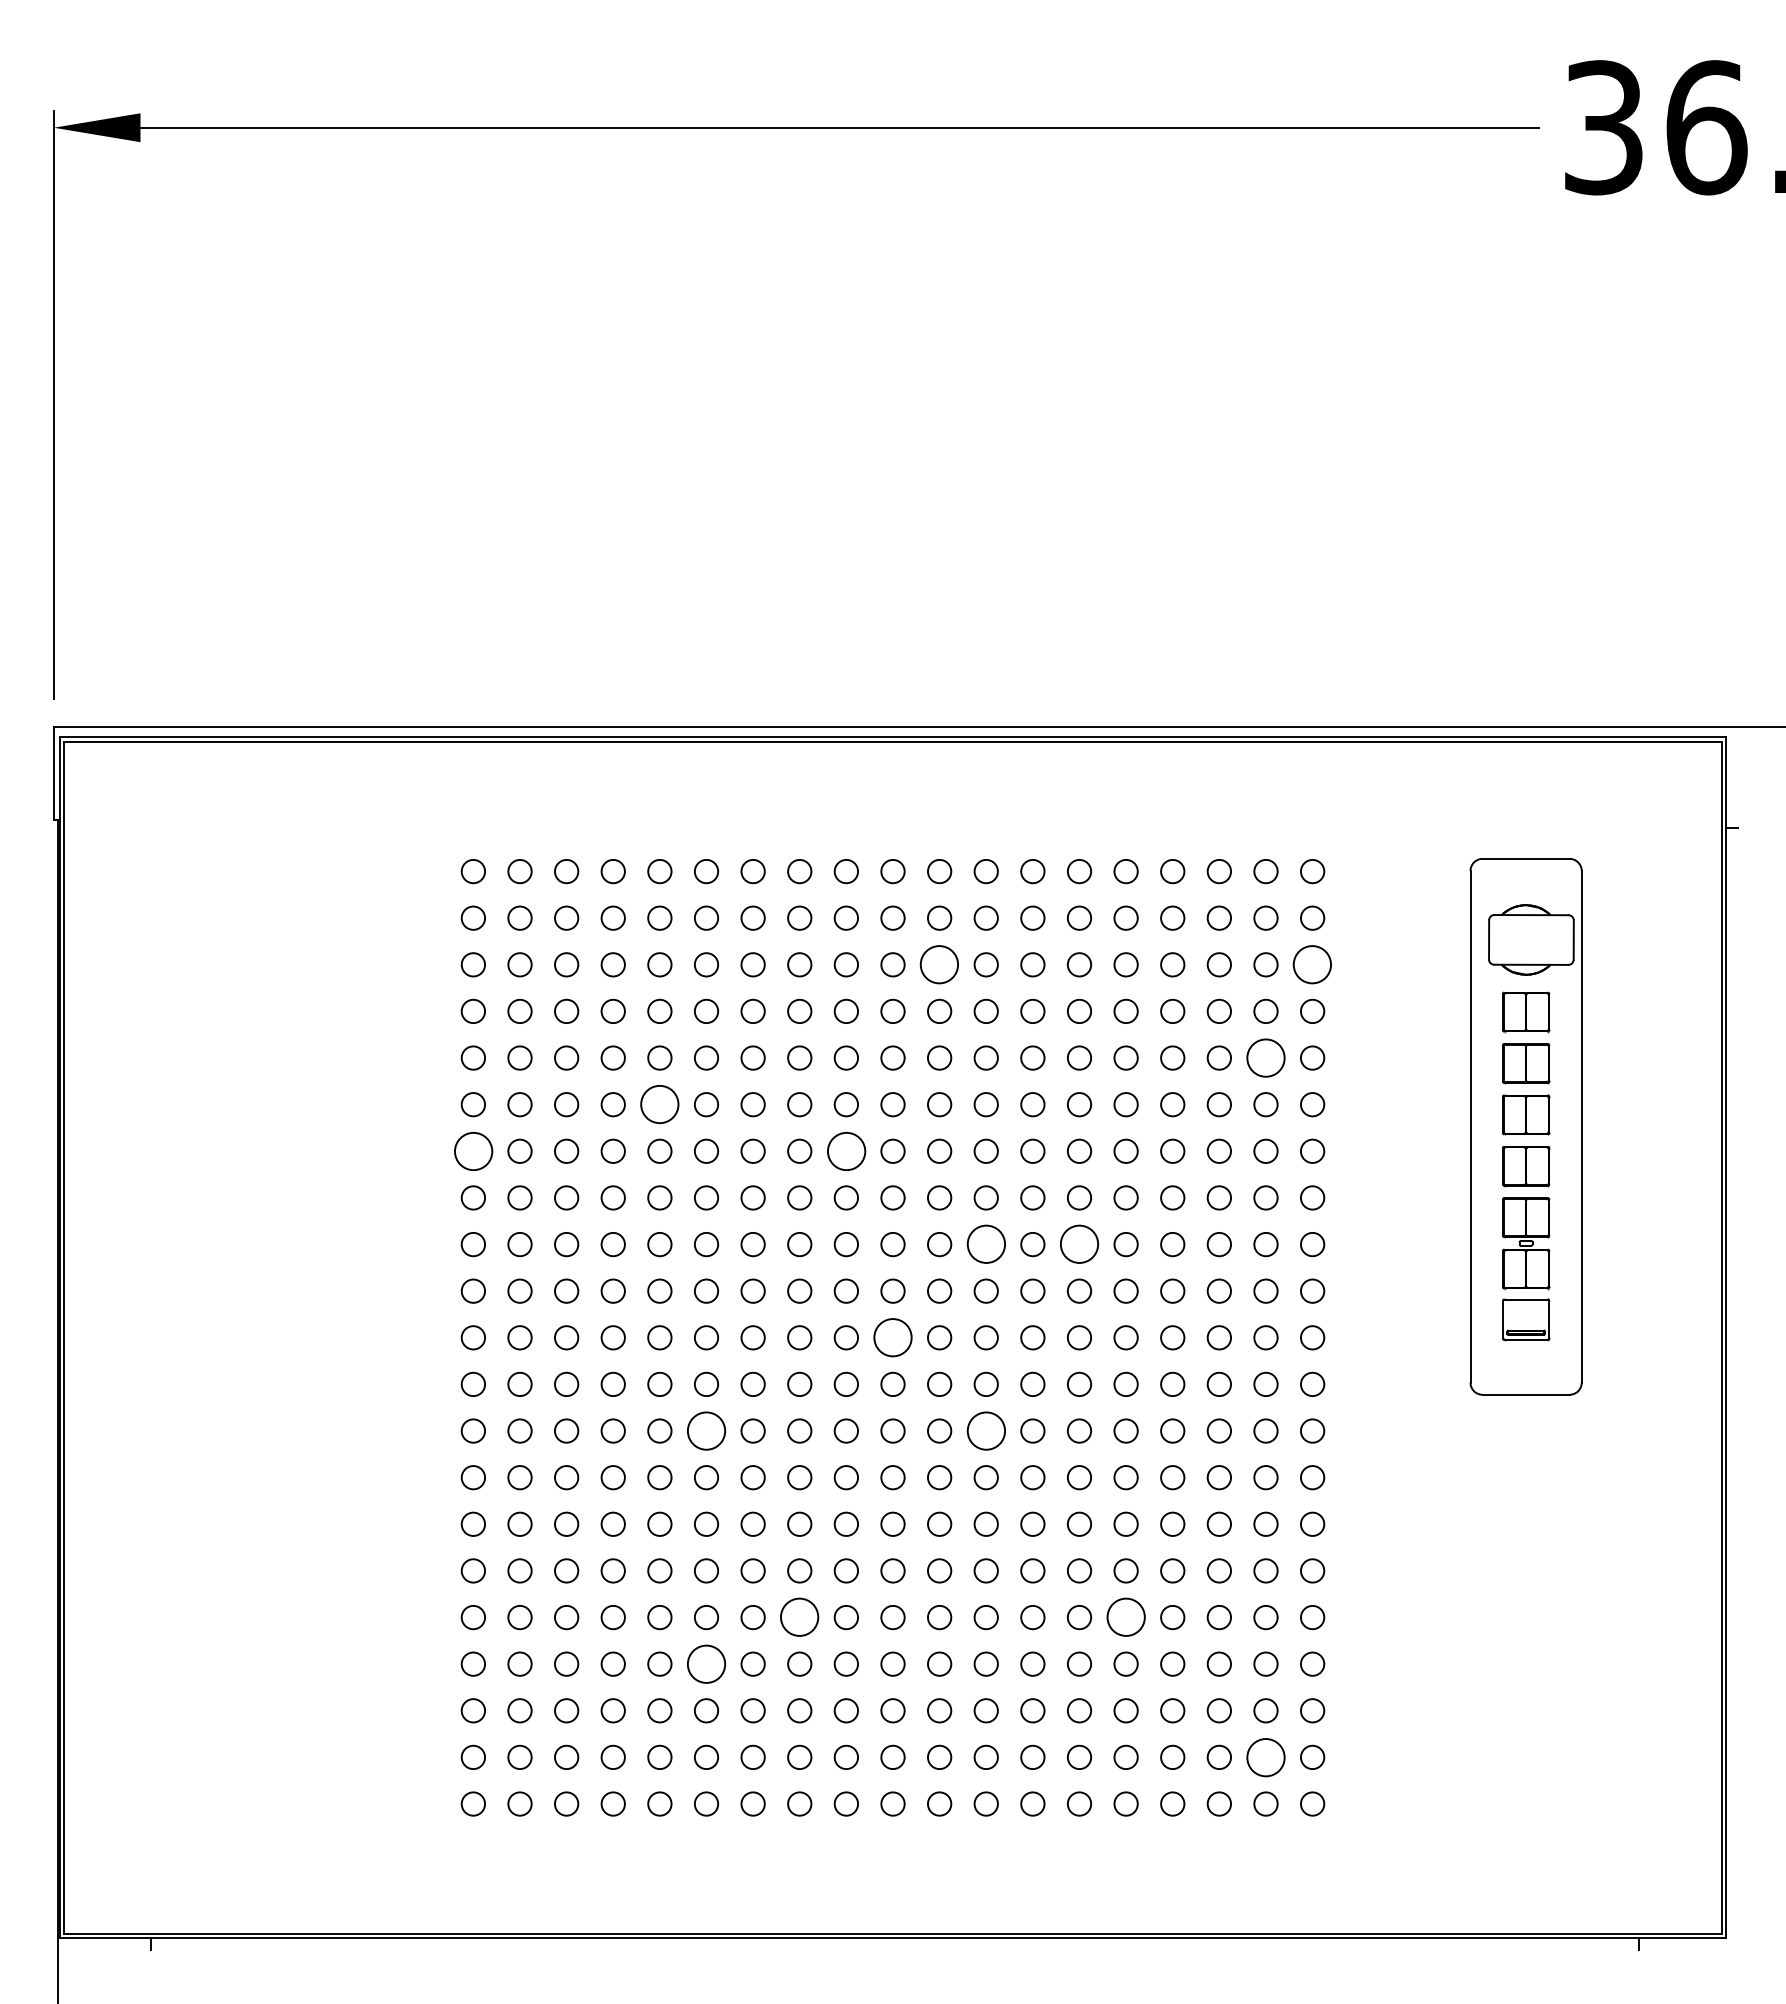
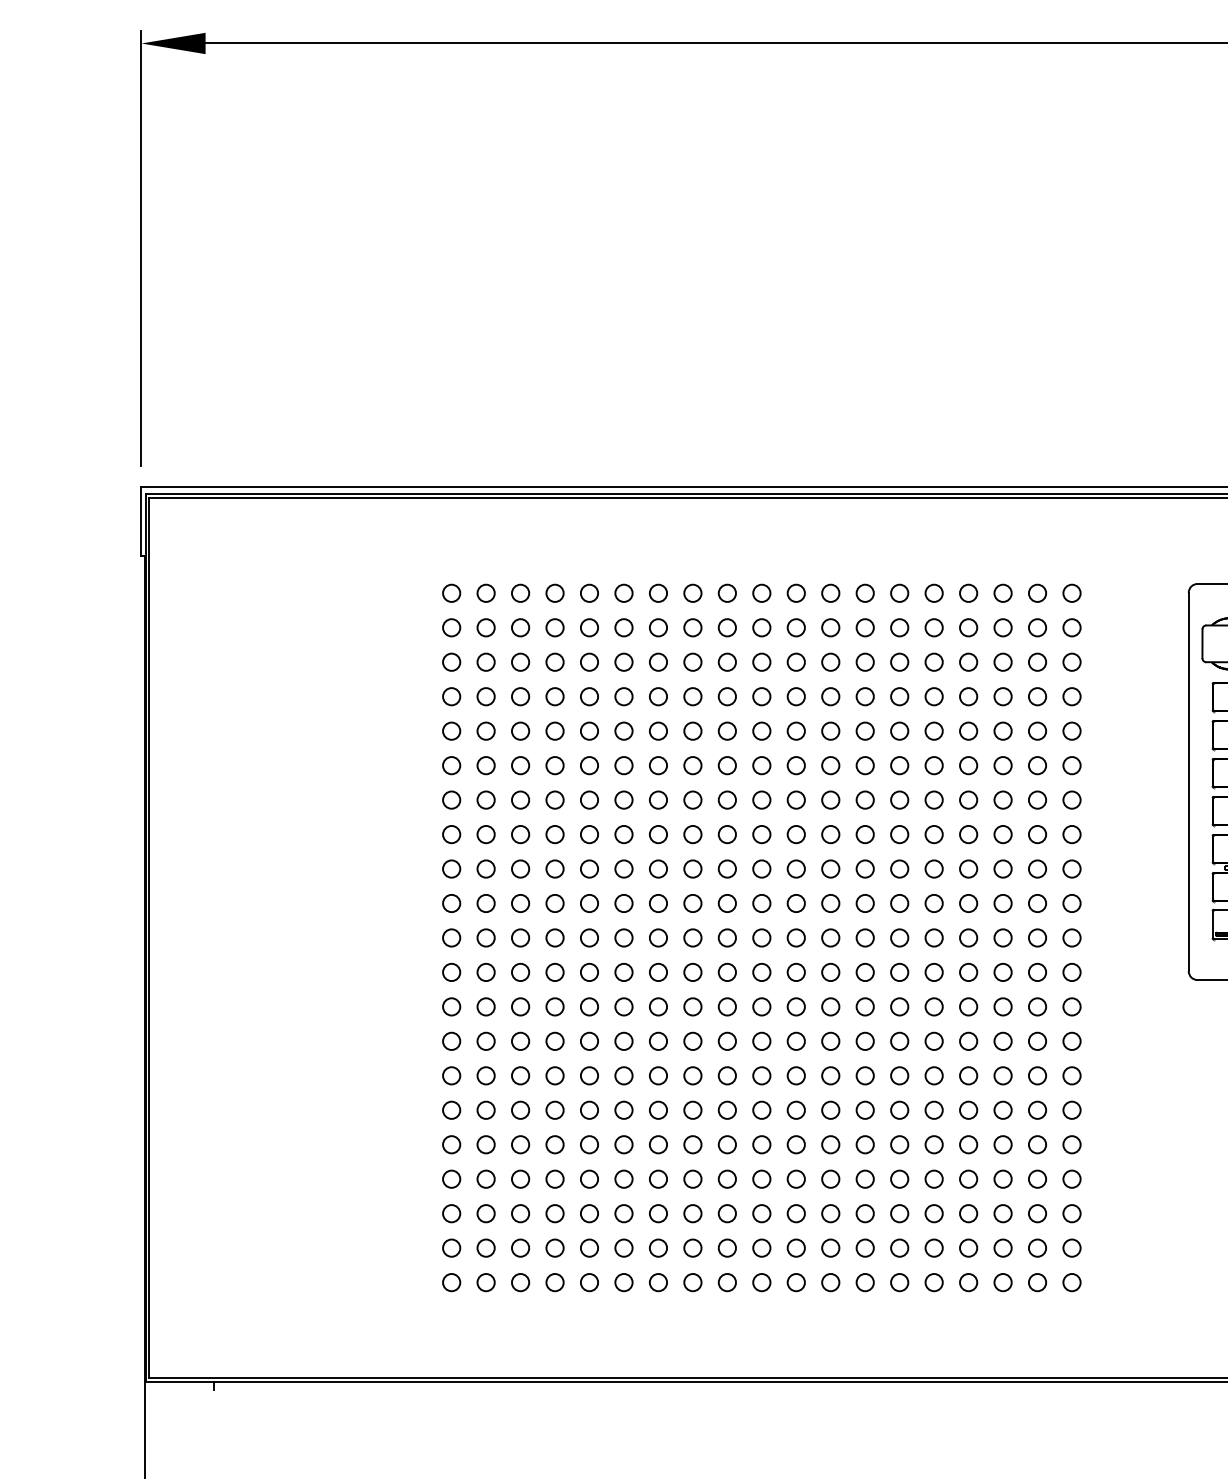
circle: (939, 964) -> (796, 662), size x0.62
circle: (1312, 964) -> (1071, 662), size x0.62
circle: (1265, 1057) -> (1037, 730), size x0.62
circle: (659, 1104) -> (589, 765), size x0.62
circle: (472, 1150) -> (451, 799), size x0.62
circle: (845, 1150) -> (726, 799), size x0.62
circle: (985, 1244) -> (830, 869), size x0.62
circle: (1079, 1244) -> (899, 869), size x0.62
circle: (892, 1337) -> (761, 937), size x0.62
circle: (706, 1430) -> (623, 1006), size x0.62
circle: (985, 1430) -> (830, 1006), size x0.62
circle: (799, 1617) -> (692, 1144), size x0.62
circle: (1125, 1617) -> (933, 1144), size x0.62
circle: (706, 1663) -> (623, 1178), size x0.62
circle: (1265, 1756) -> (1037, 1247), size x0.62

